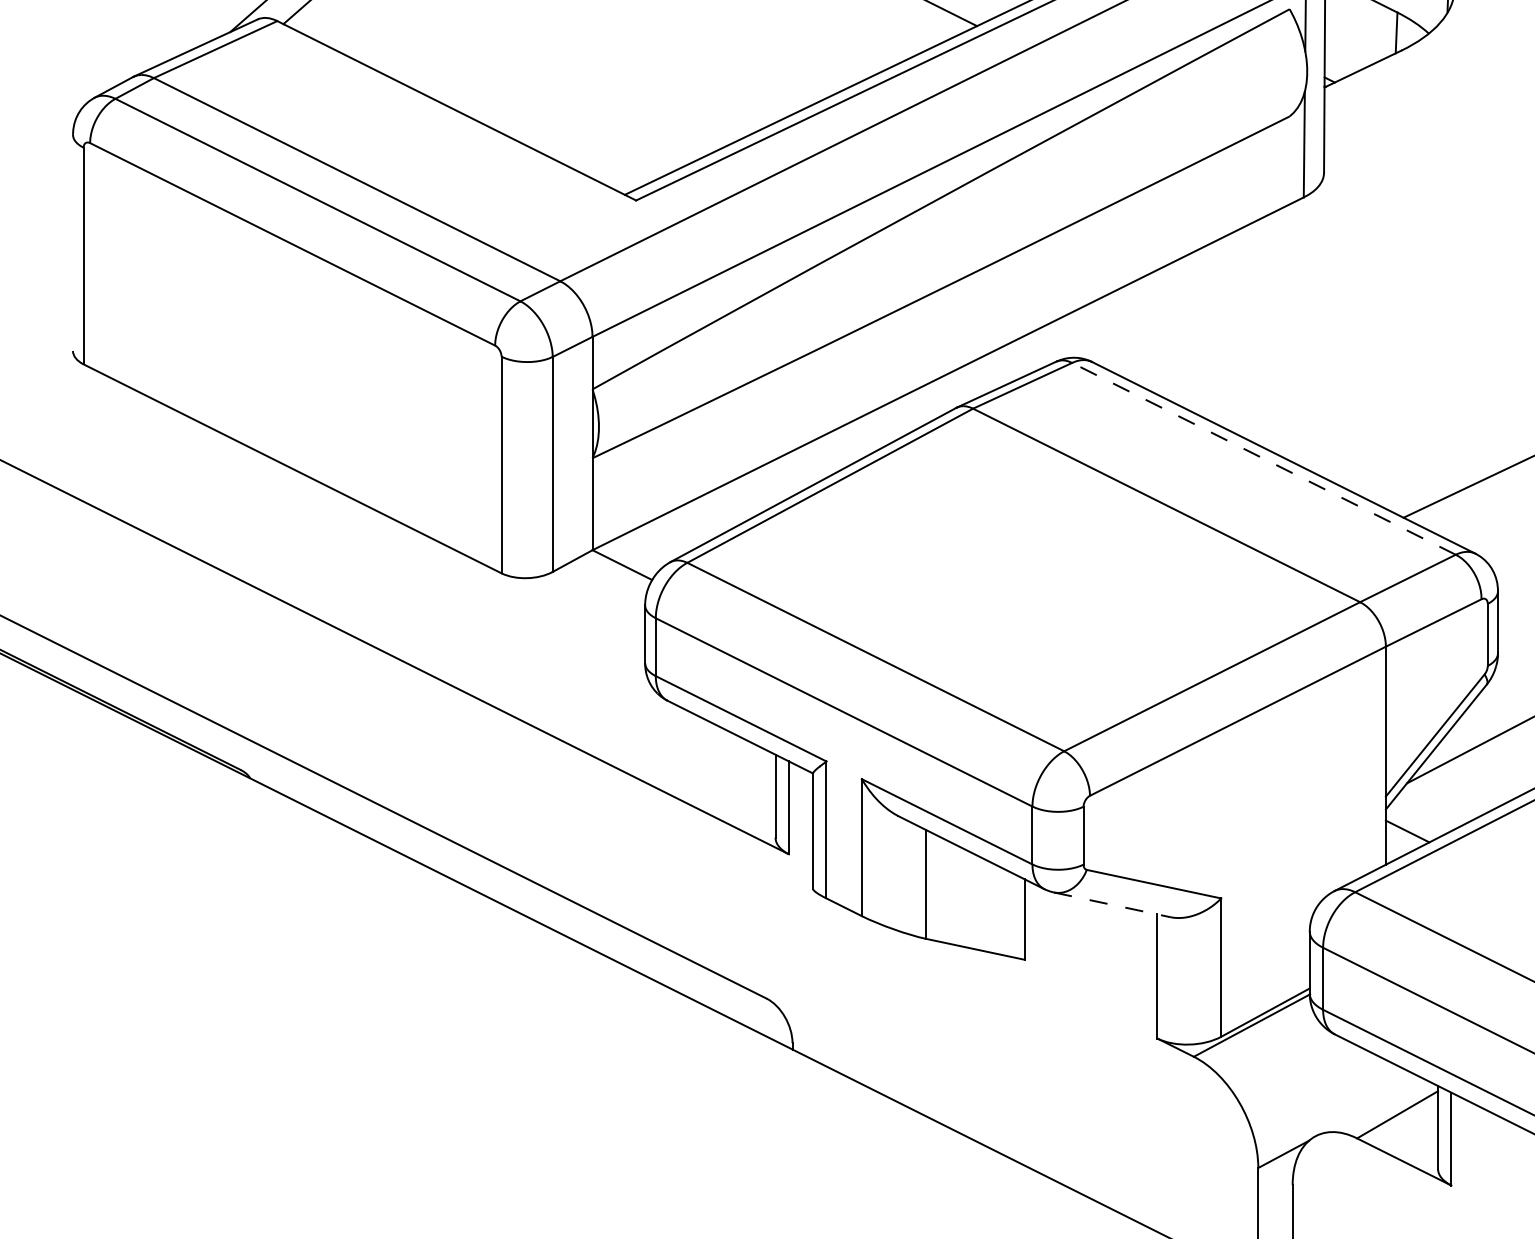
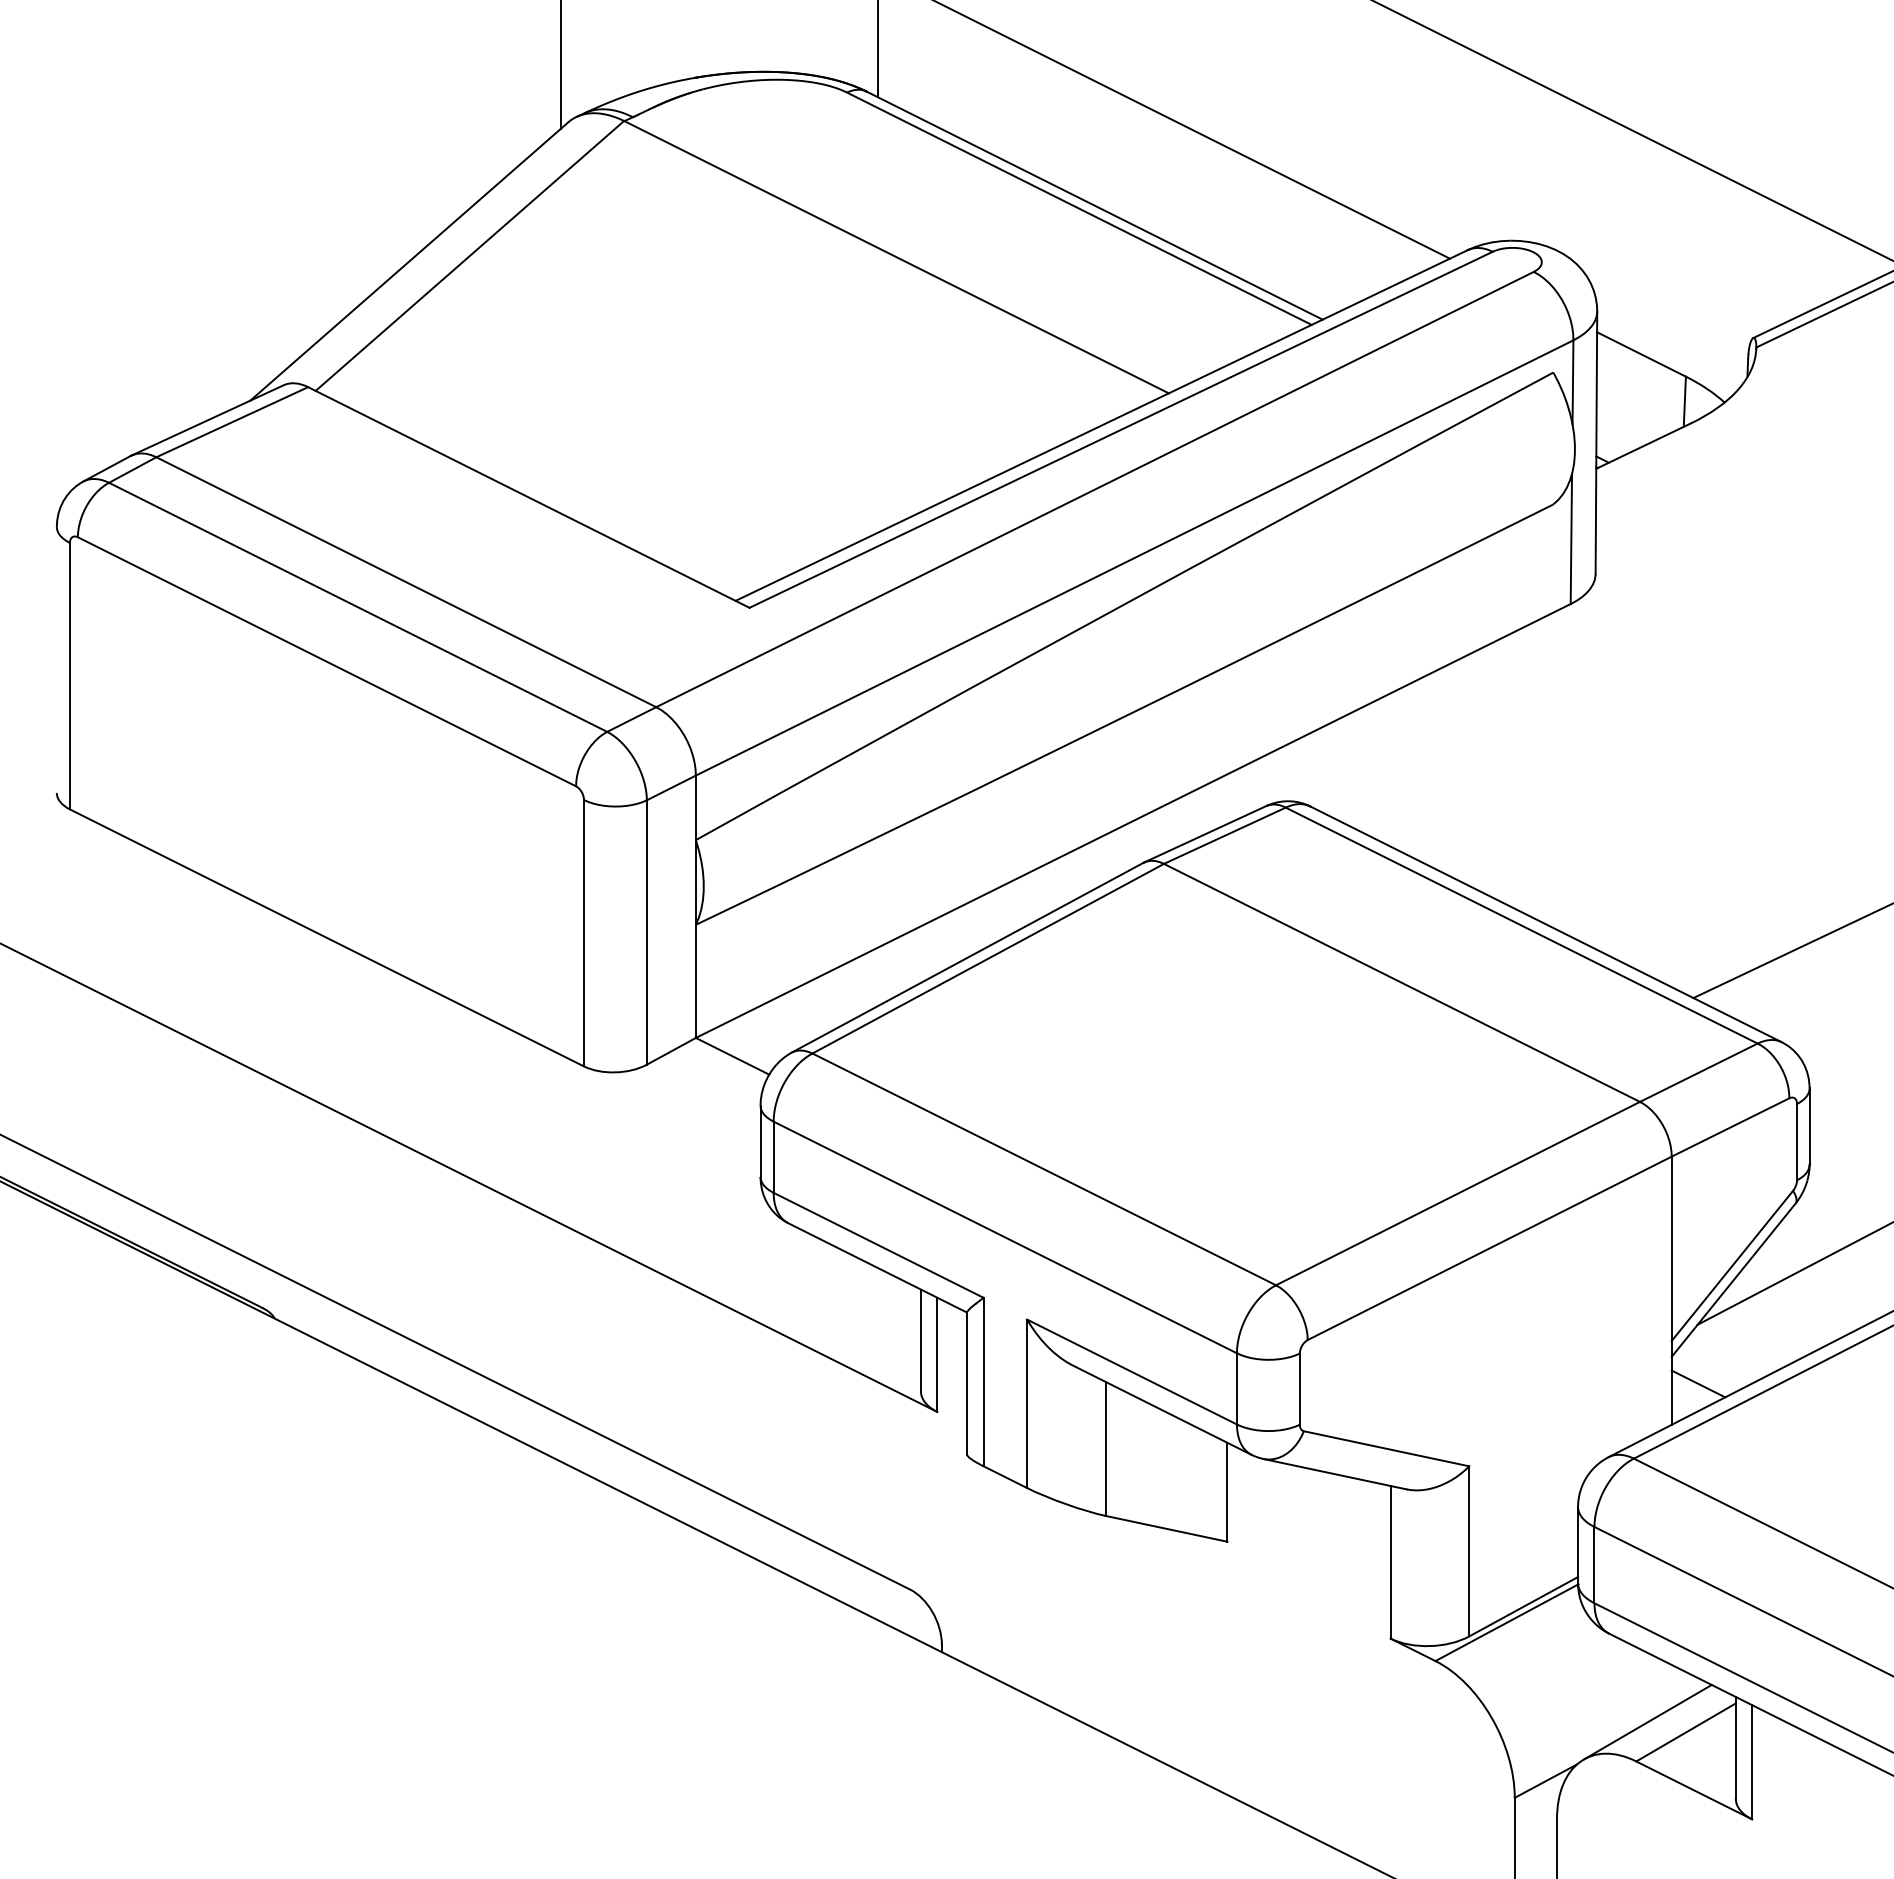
line: (1263, 458) -> (1521, 925), dashed -> solid
line: (1112, 905) -> (1335, 1474), dashed -> solid
line: (1366, 1105) -> (1647, 1721), added

